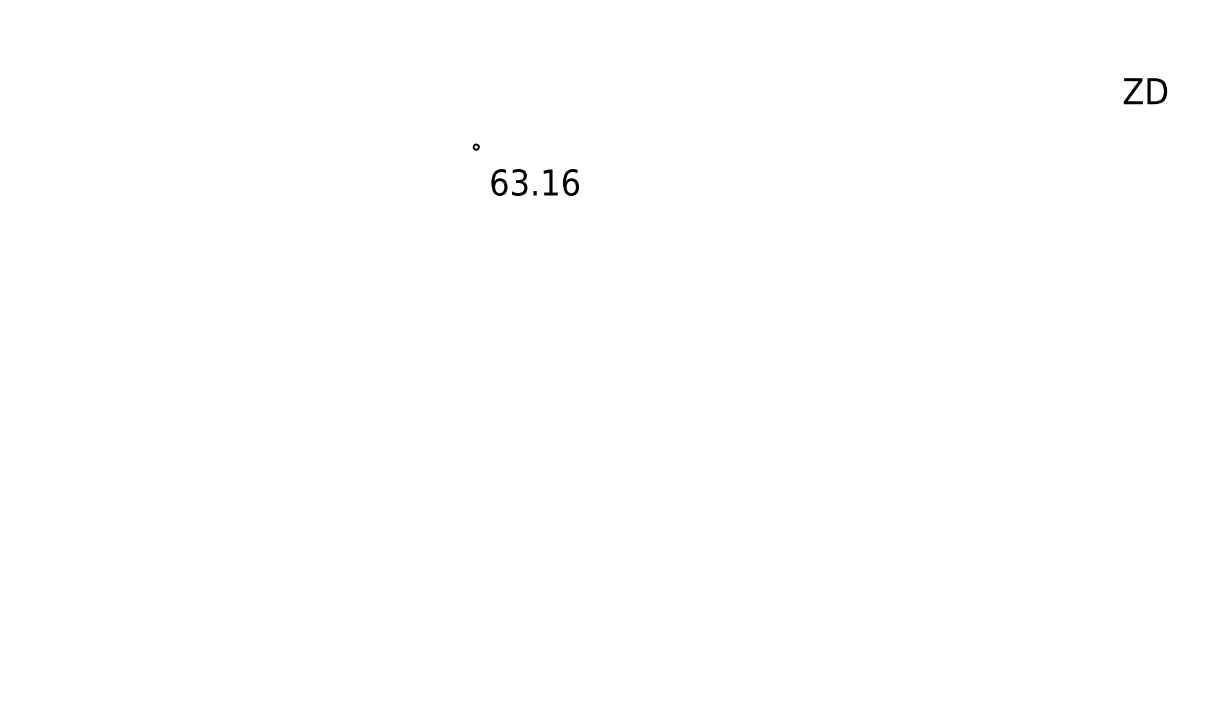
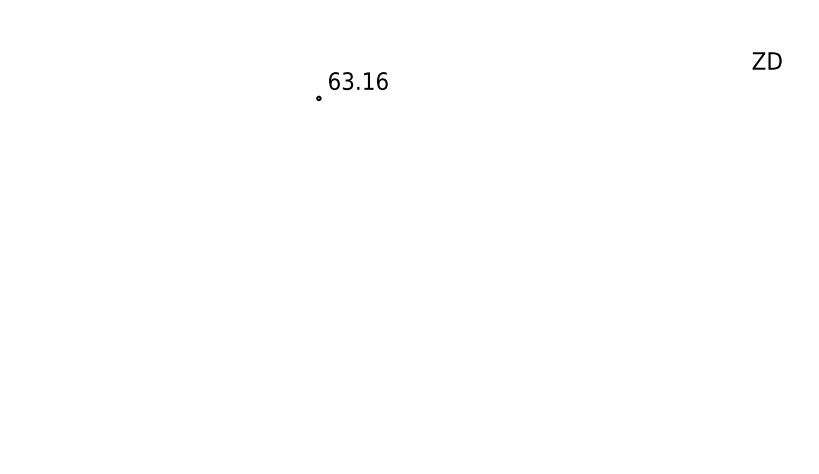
text: (535, 183) -> (358, 81), moved

